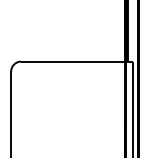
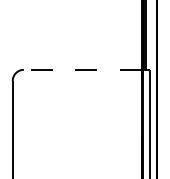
line: (72, 61) -> (82, 69), solid -> dashed

